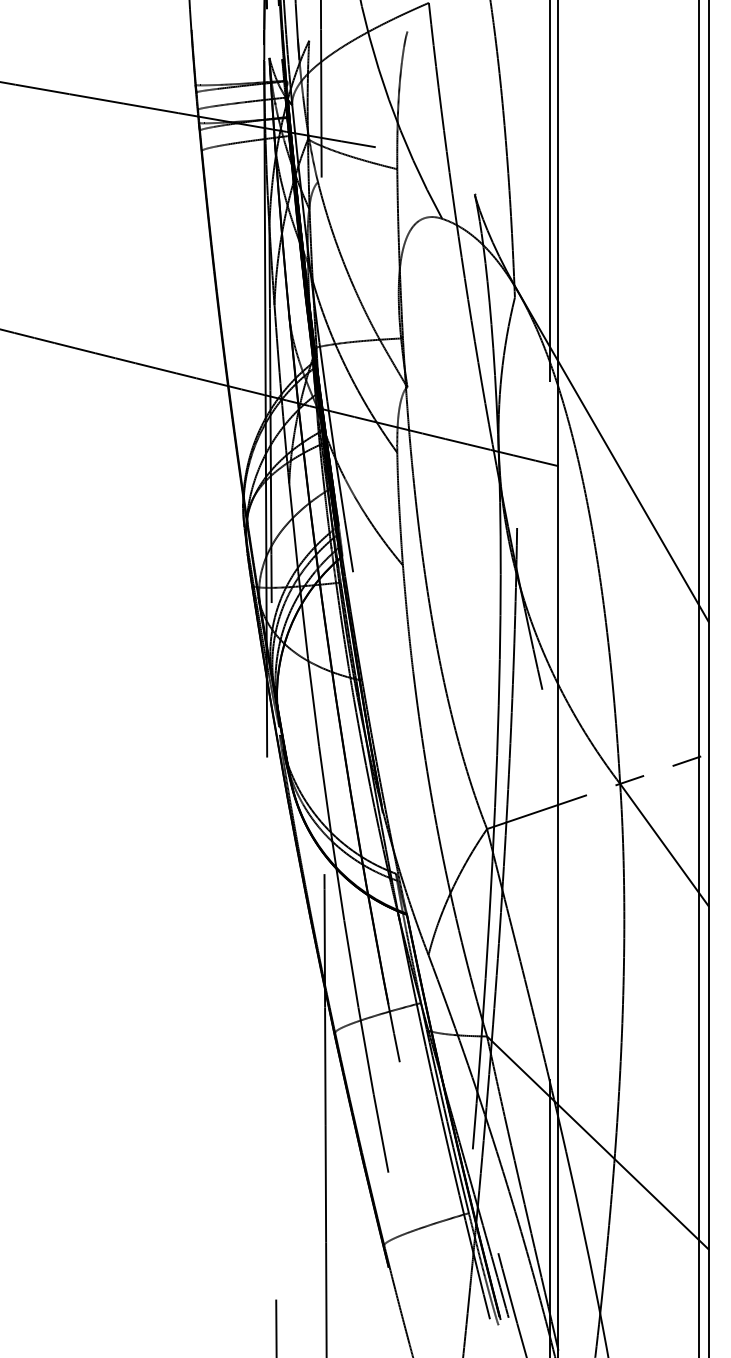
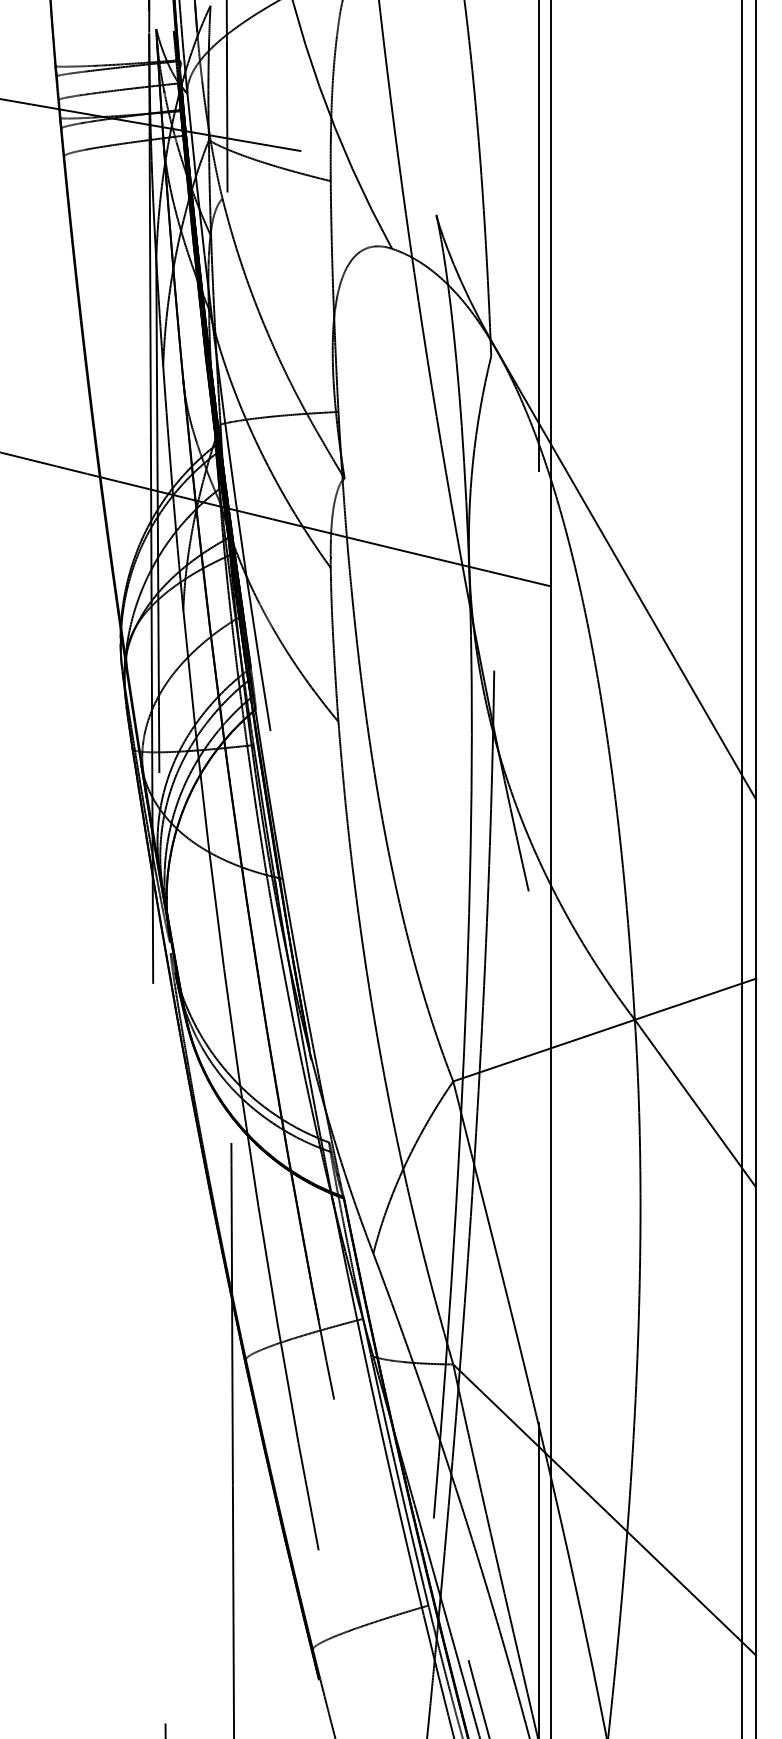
line: (633, 779) -> (653, 1013), dashed -> solid

